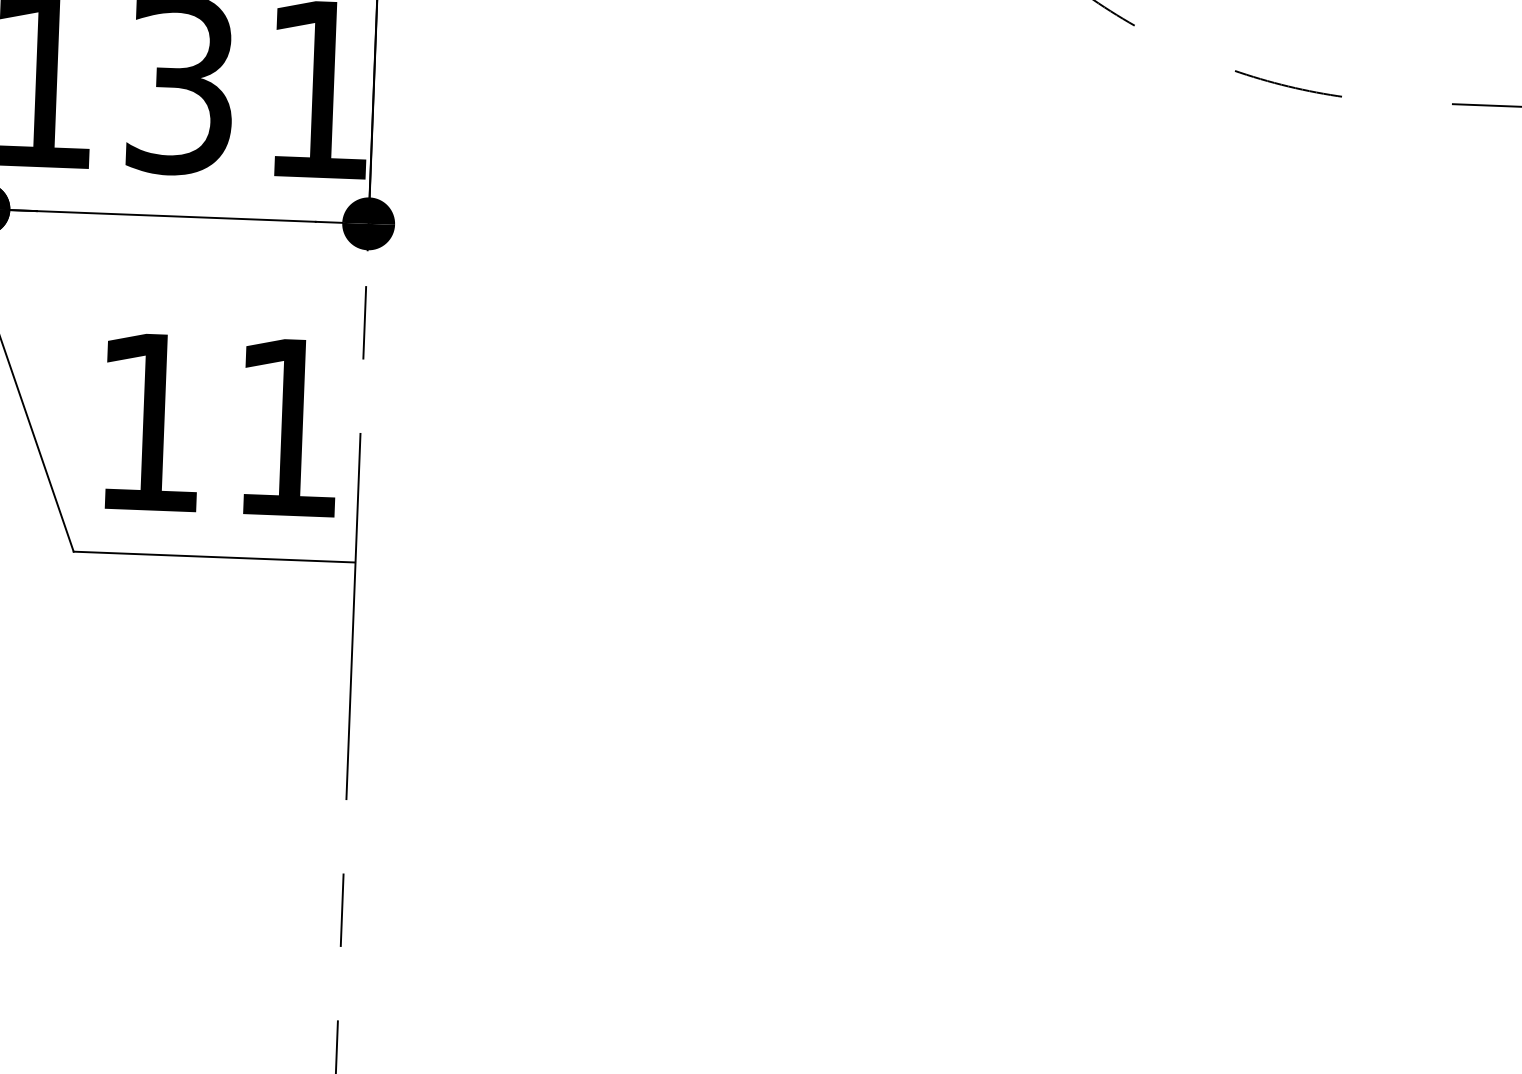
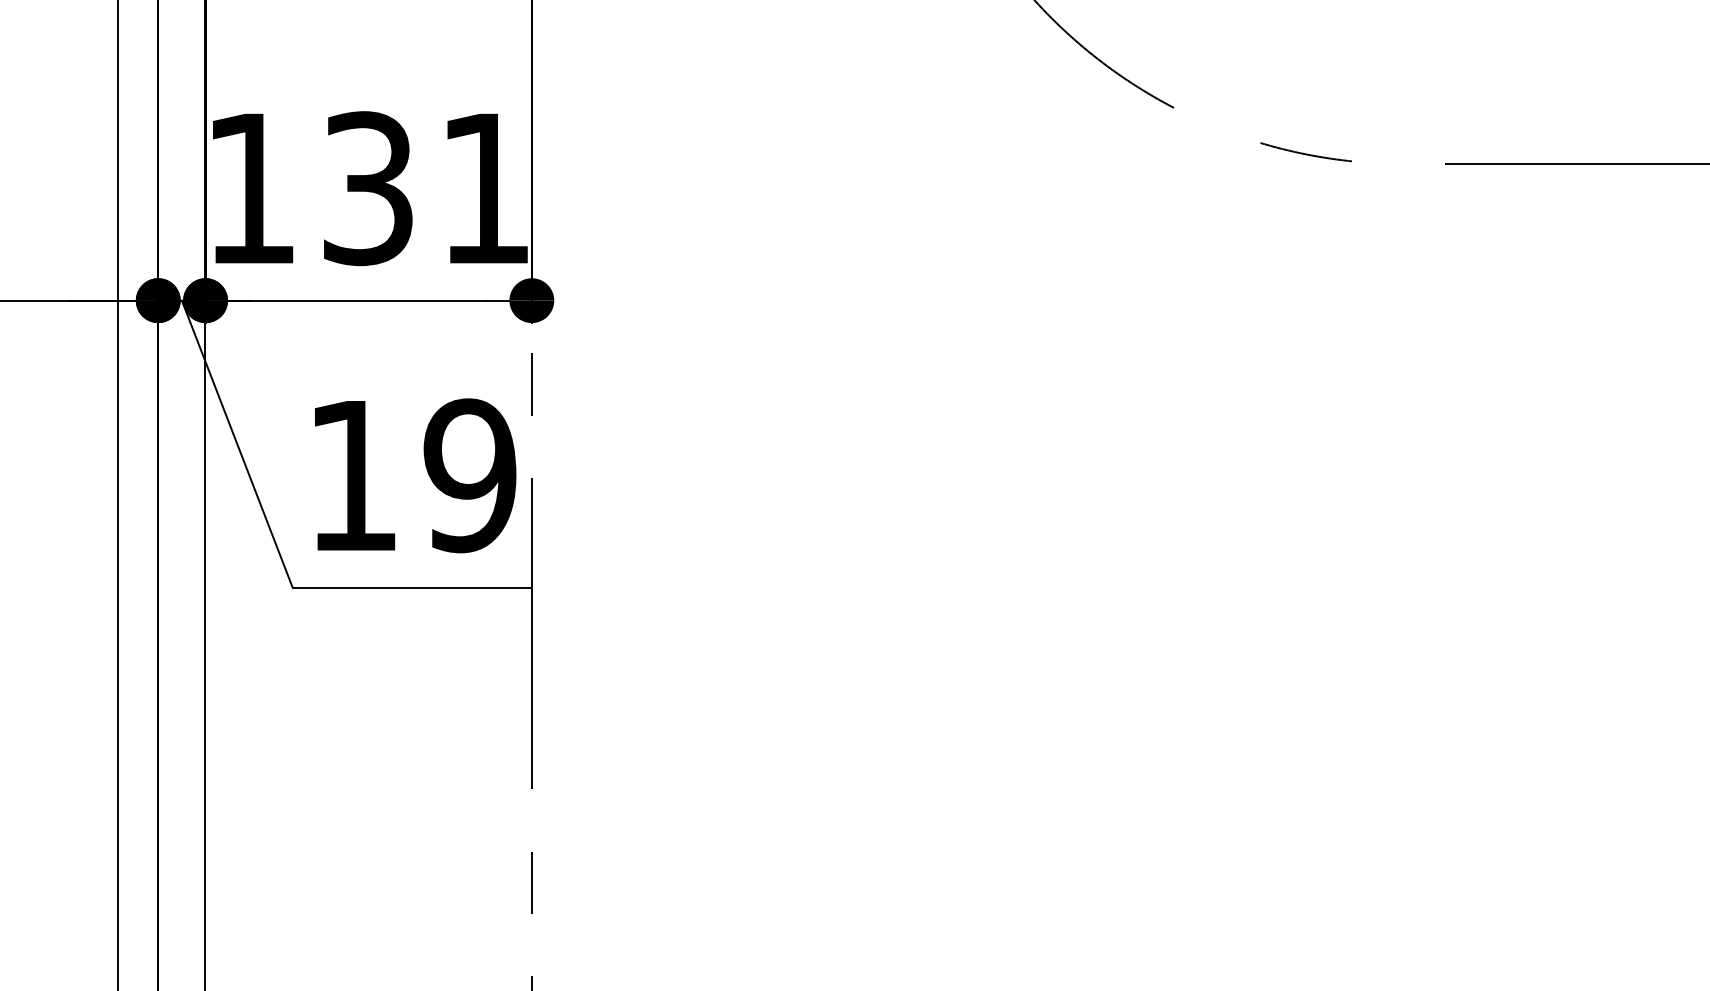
text: (287, 427) -> (469, 475), 11 -> 19

